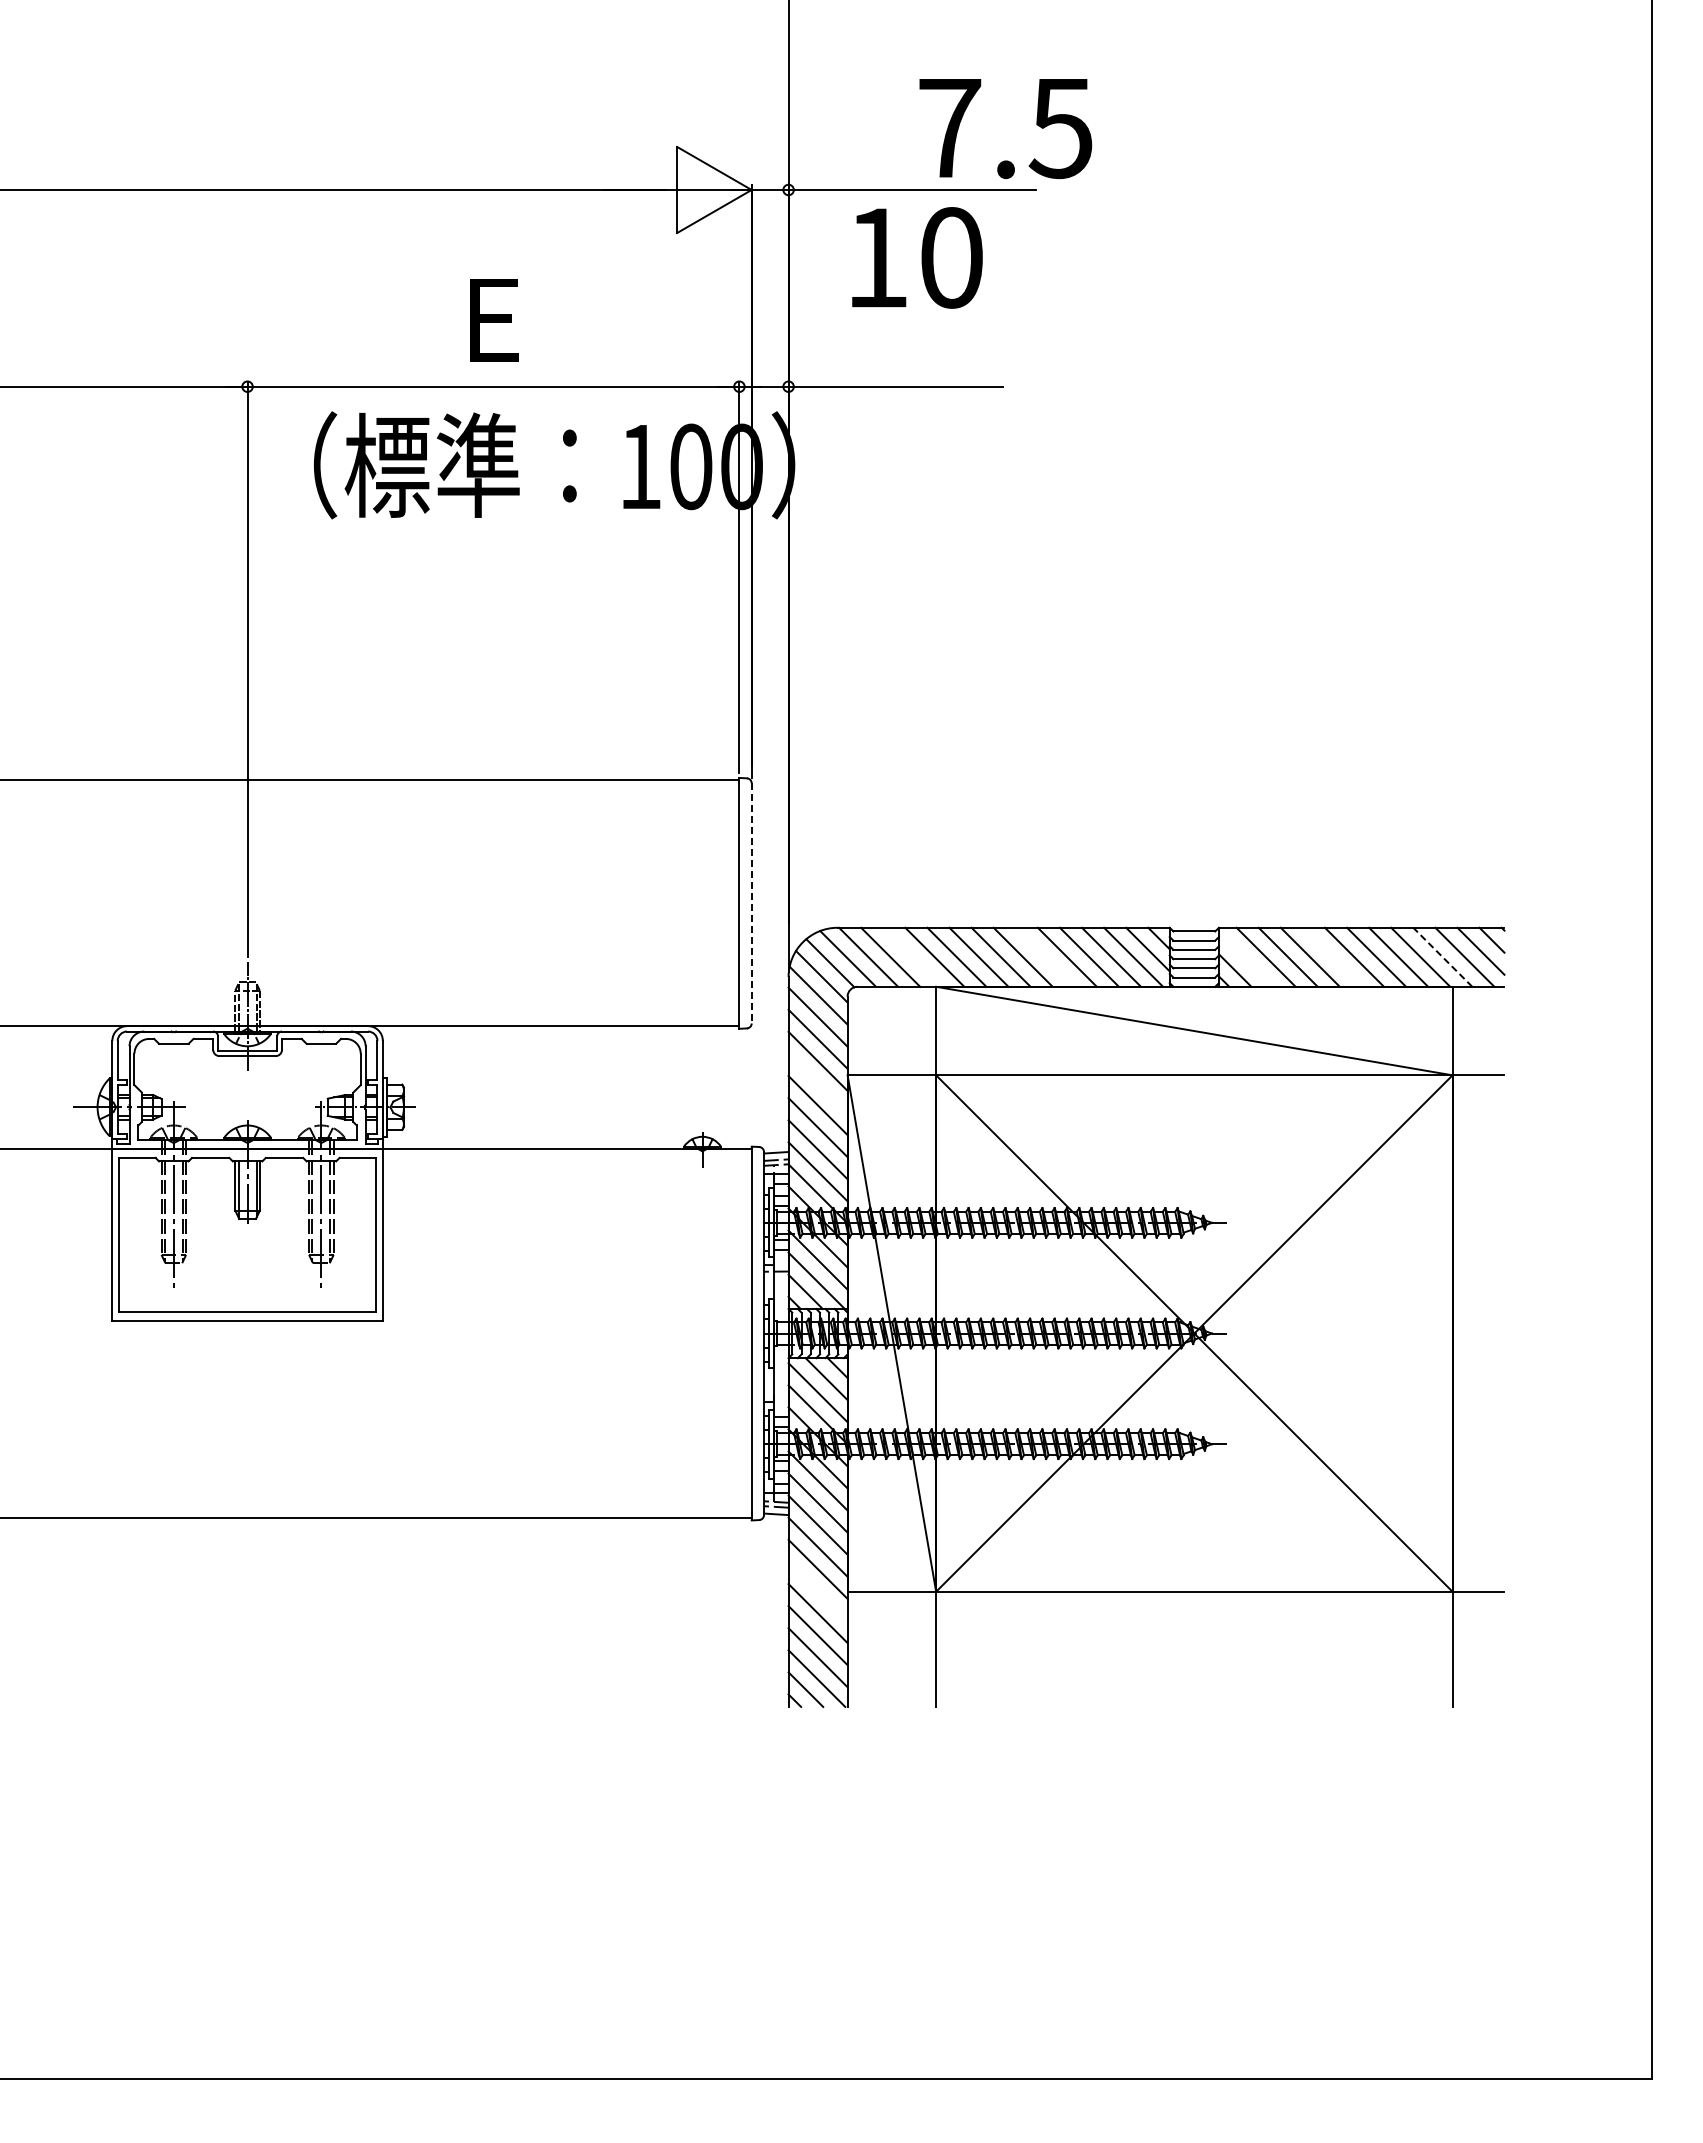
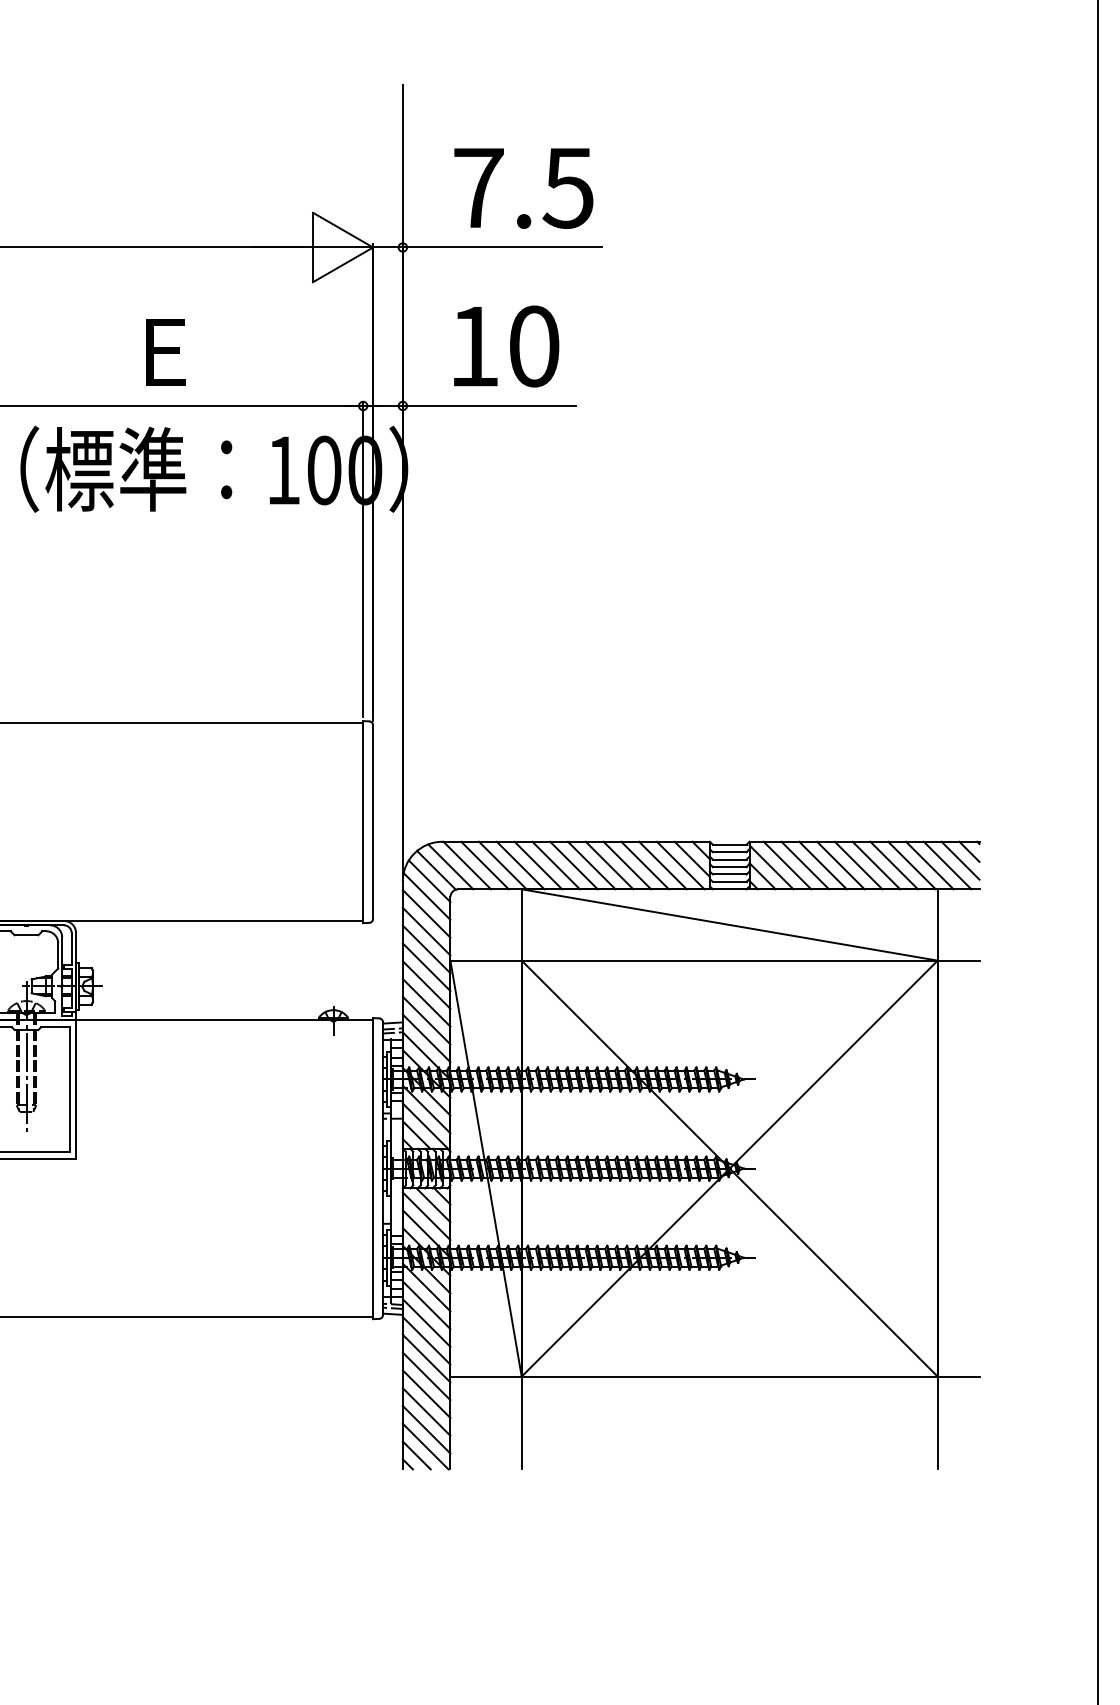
text: (1005, 129) -> (523, 189), moved
text: (917, 257) -> (506, 346), moved
line: (751, 903) -> (372, 822), dashed -> solid
line: (912, 956) -> (502, 864), added
line: (1044, 956) -> (608, 864), added
line: (1331, 956) -> (840, 864), added
line: (1442, 957) -> (929, 865), dashed -> solid
line: (1245, 959) -> (770, 867), added
line: (817, 1083) -> (426, 967), added
line: (817, 1590) -> (426, 1375), added

